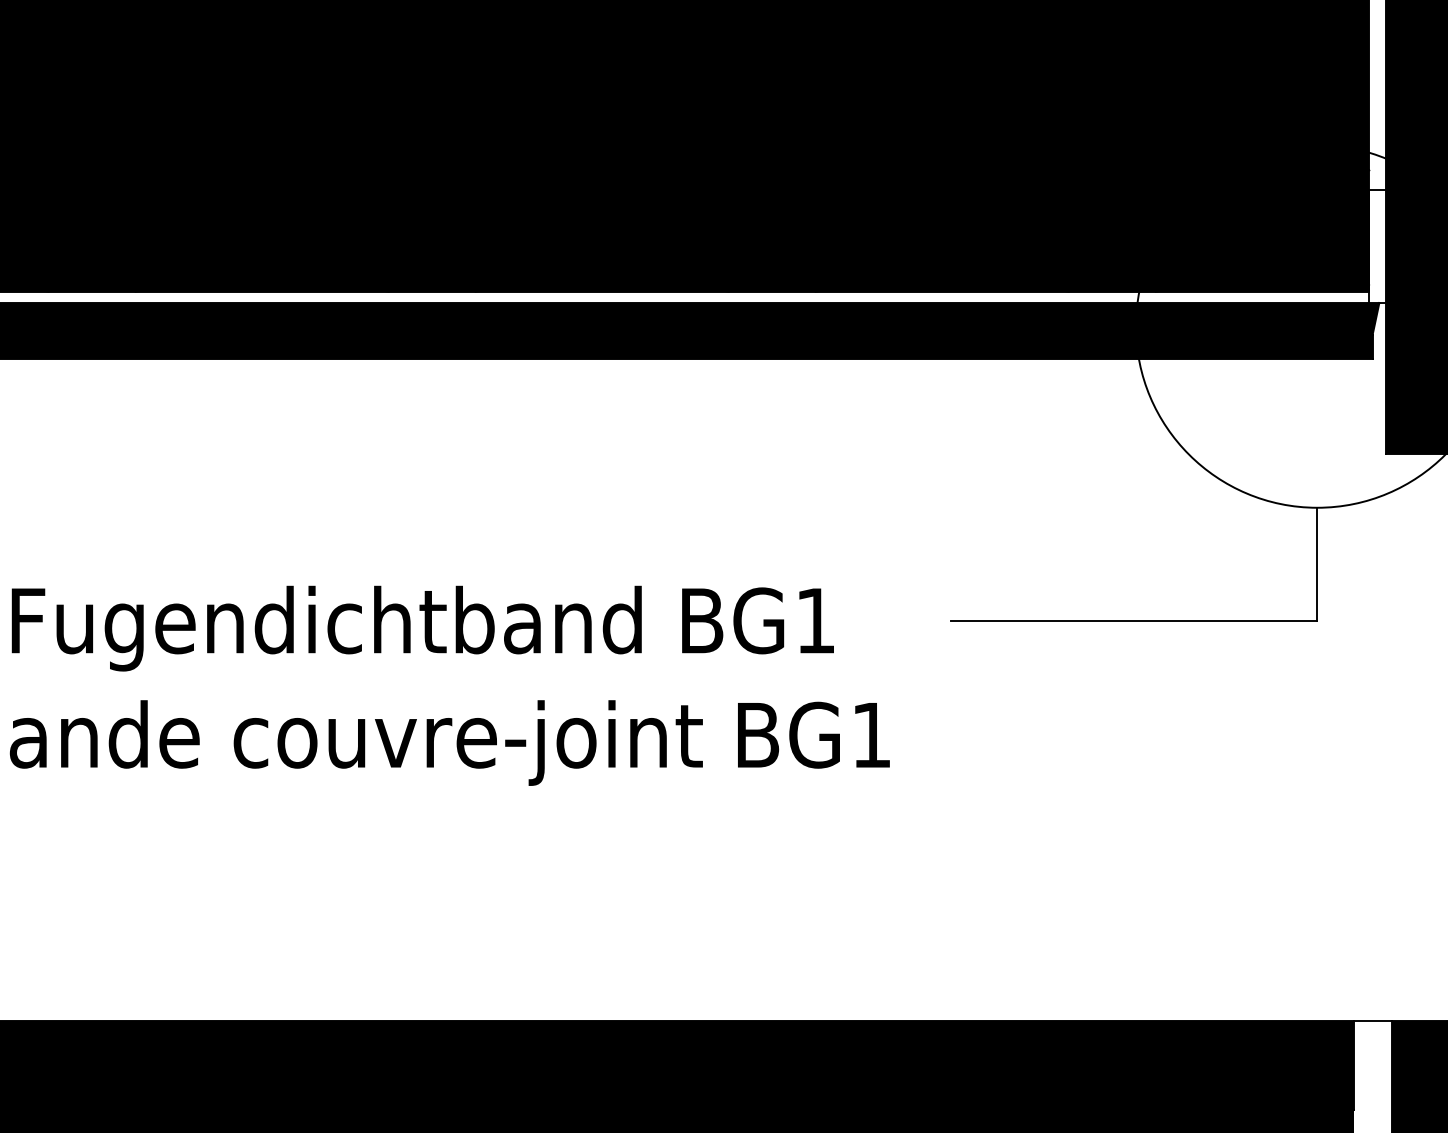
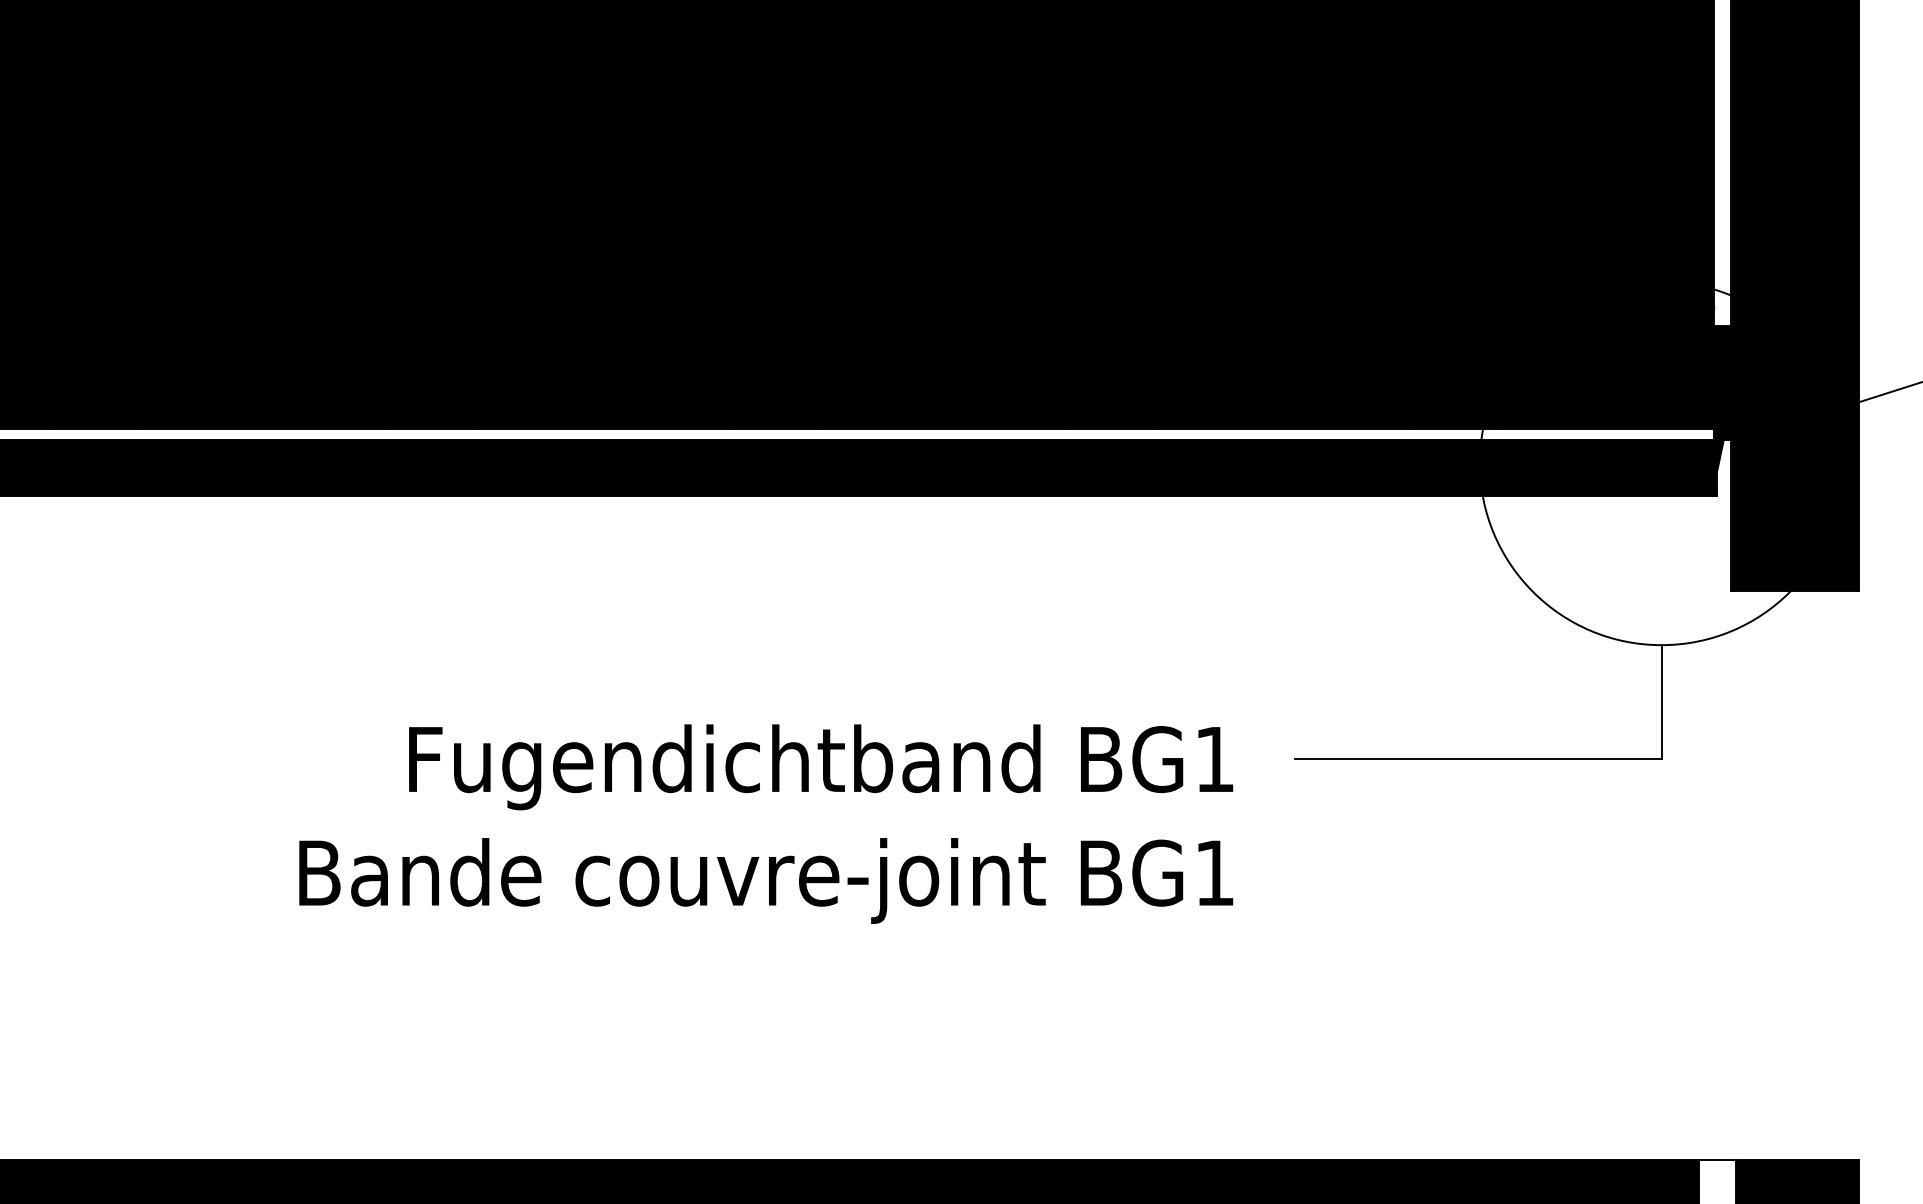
fill: (1377, 245) -> (1721, 382), added
text: (423, 628) -> (821, 767), moved

